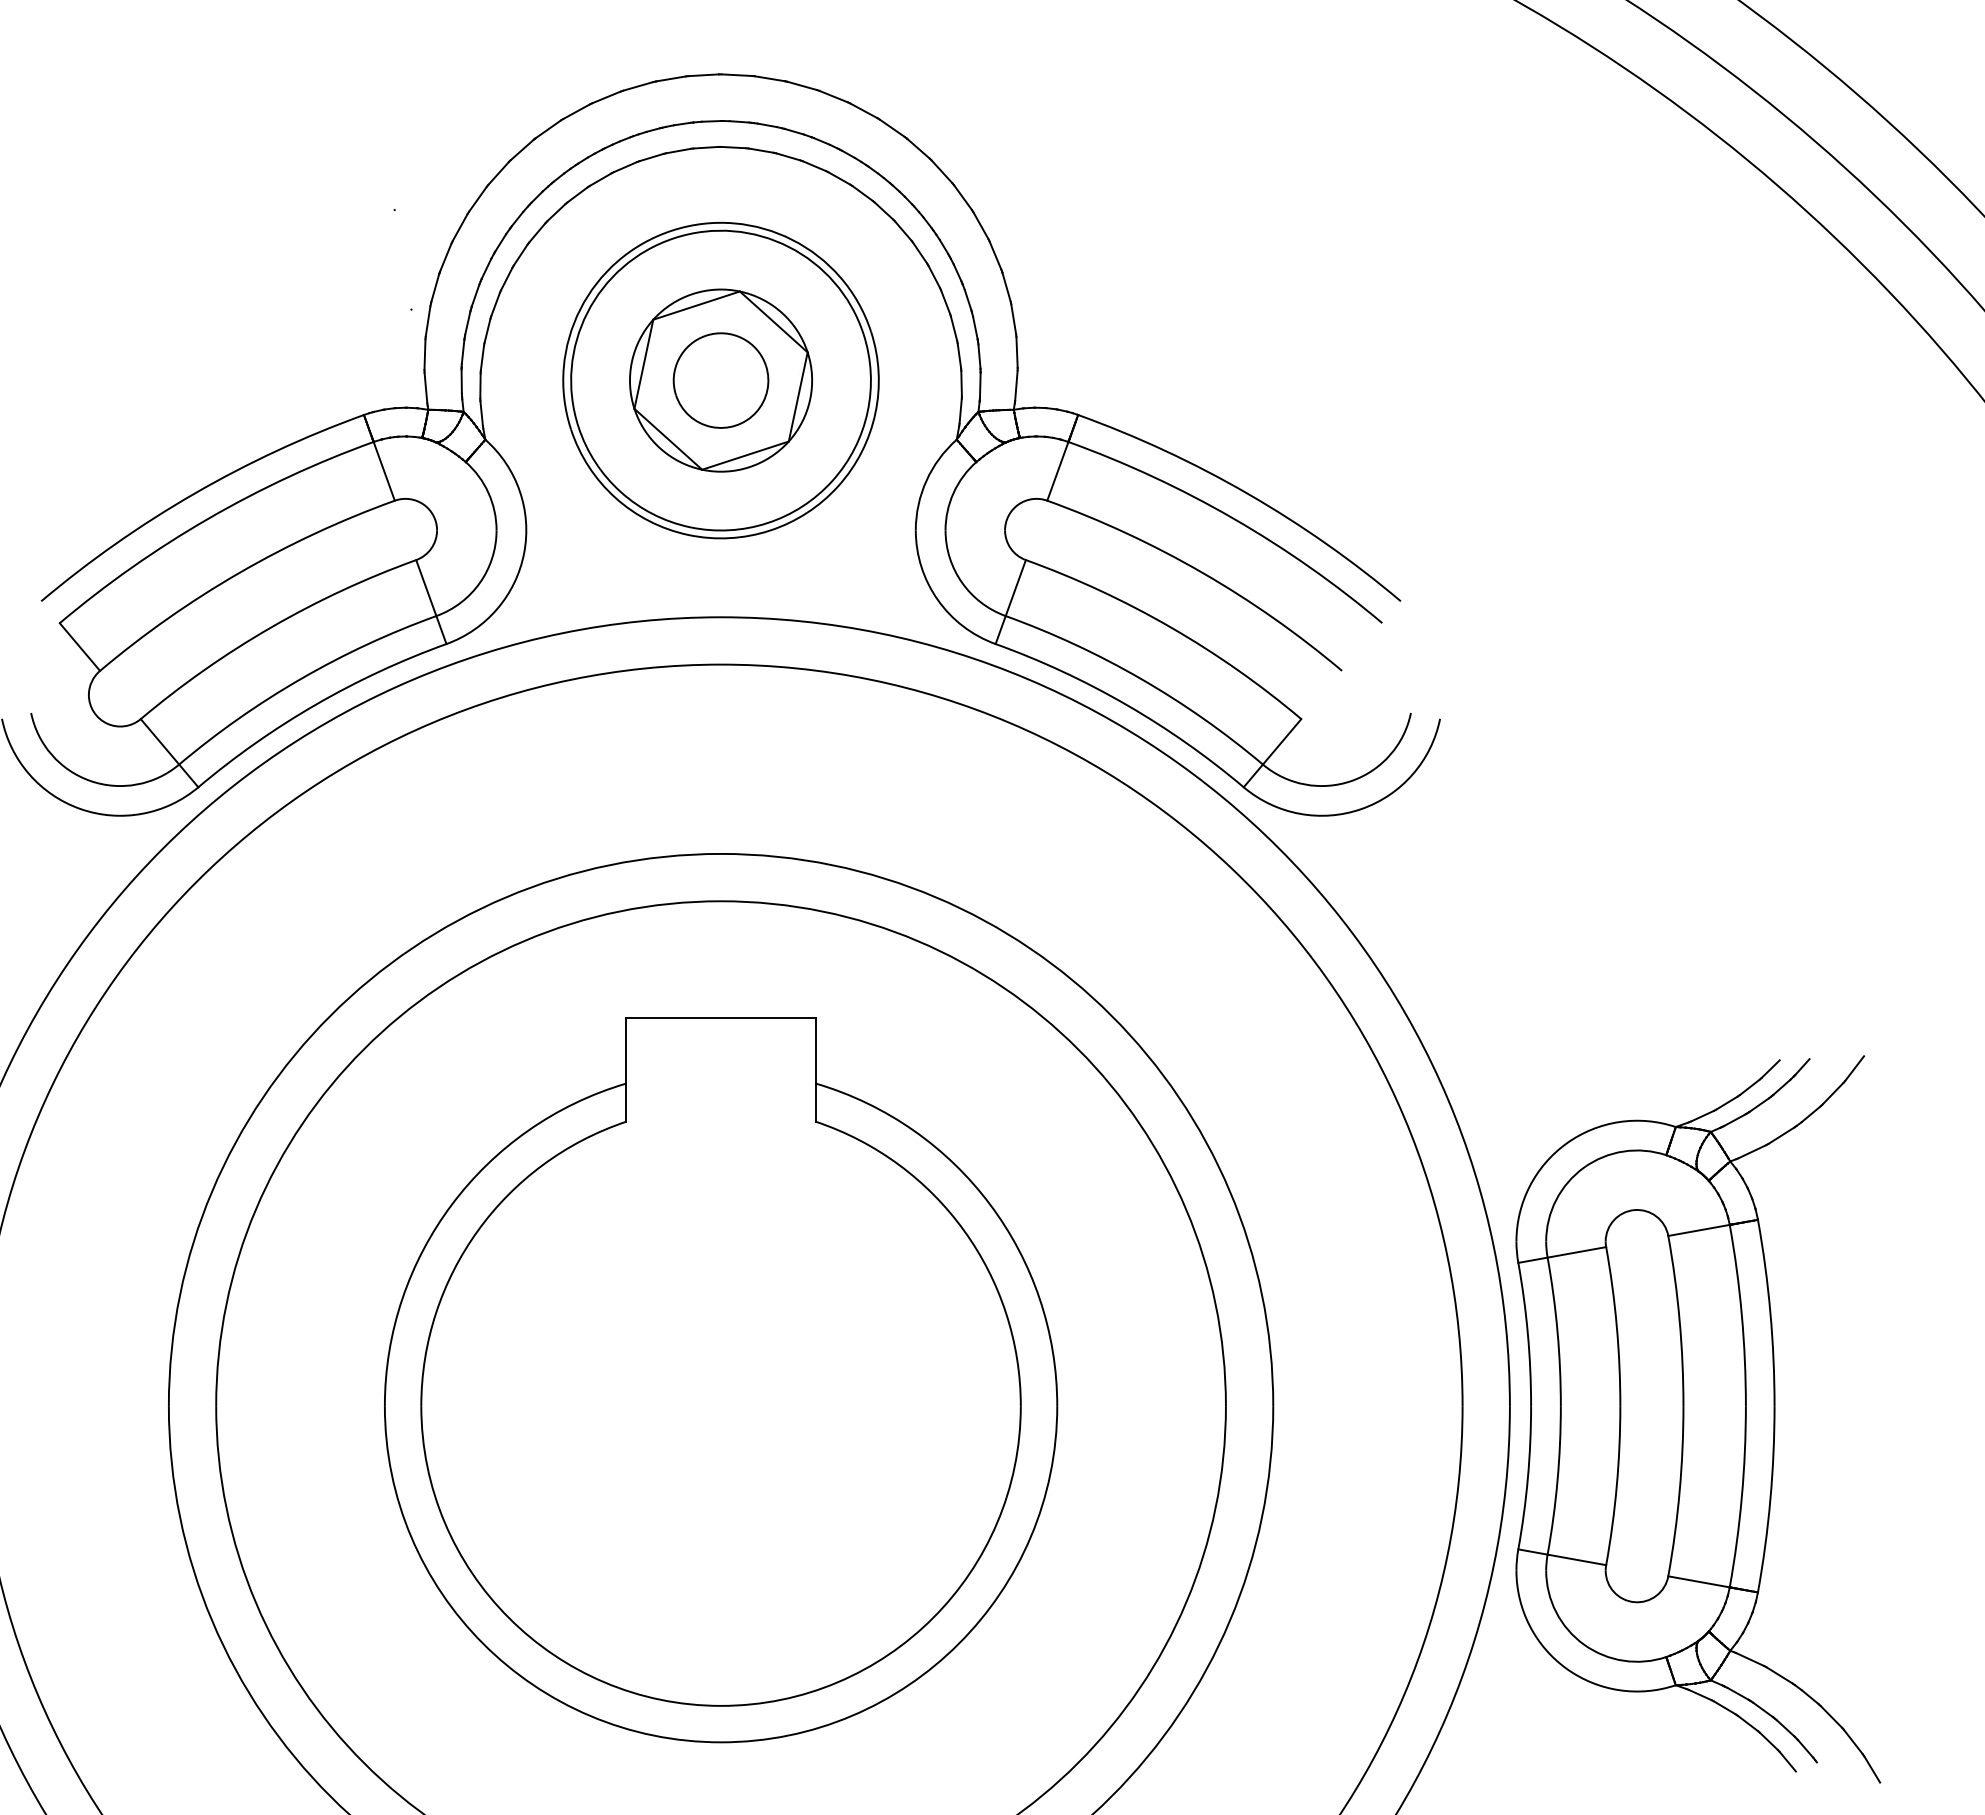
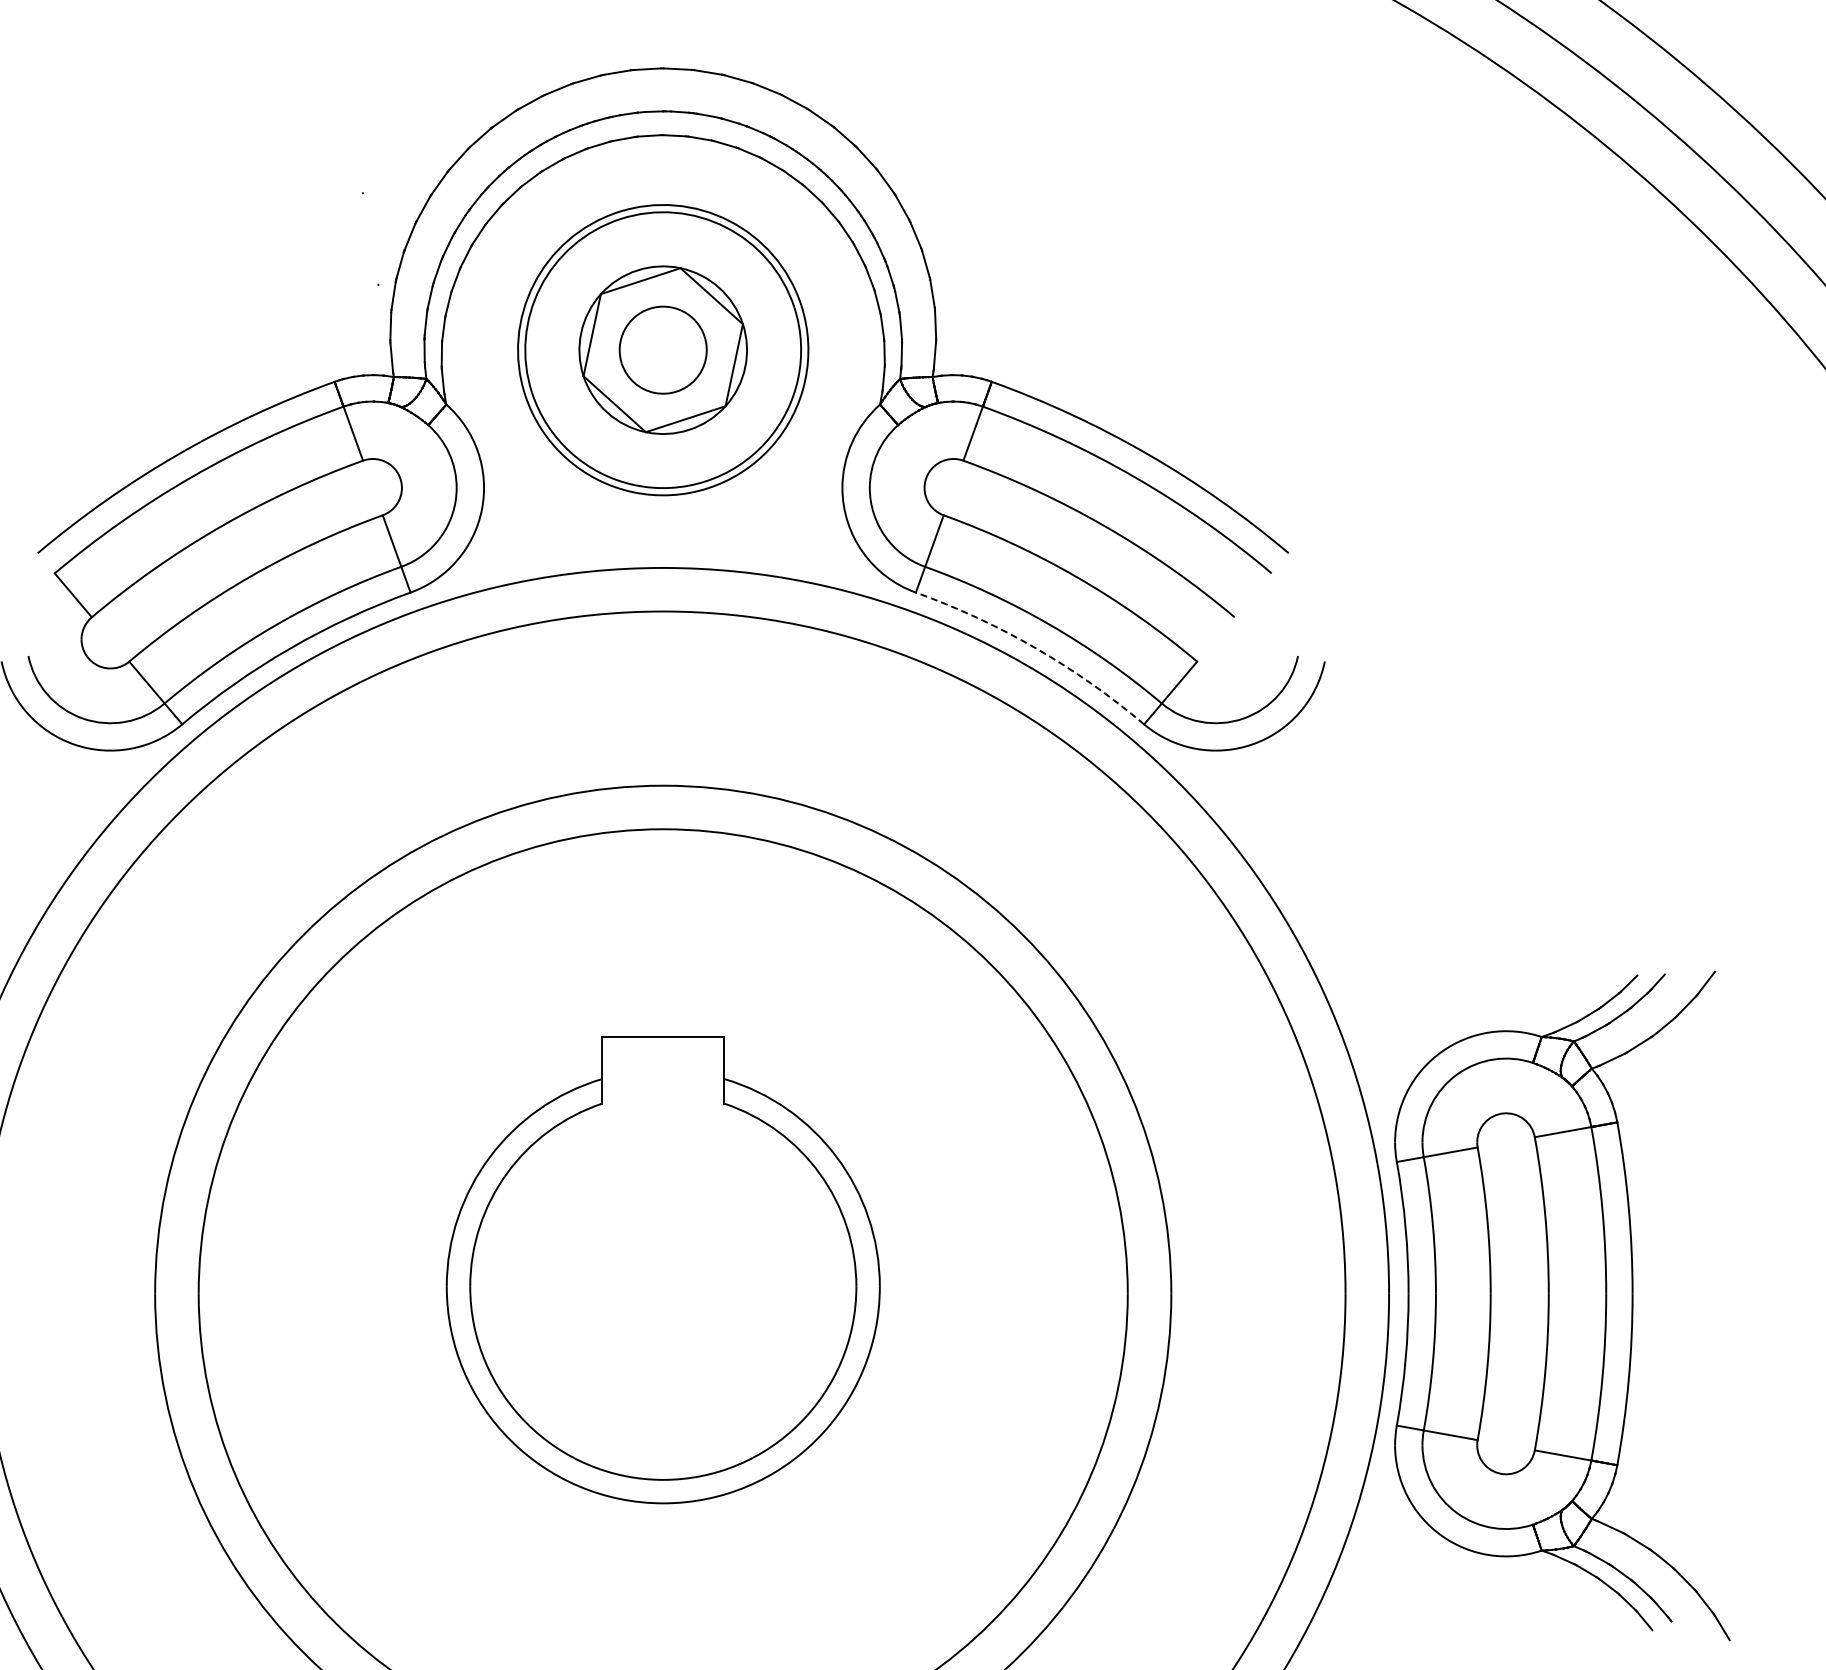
arc: (1125, 704) -> (1035, 648), solid -> dashed
part: (721, 1380) -> (663, 1270), size x0.7

